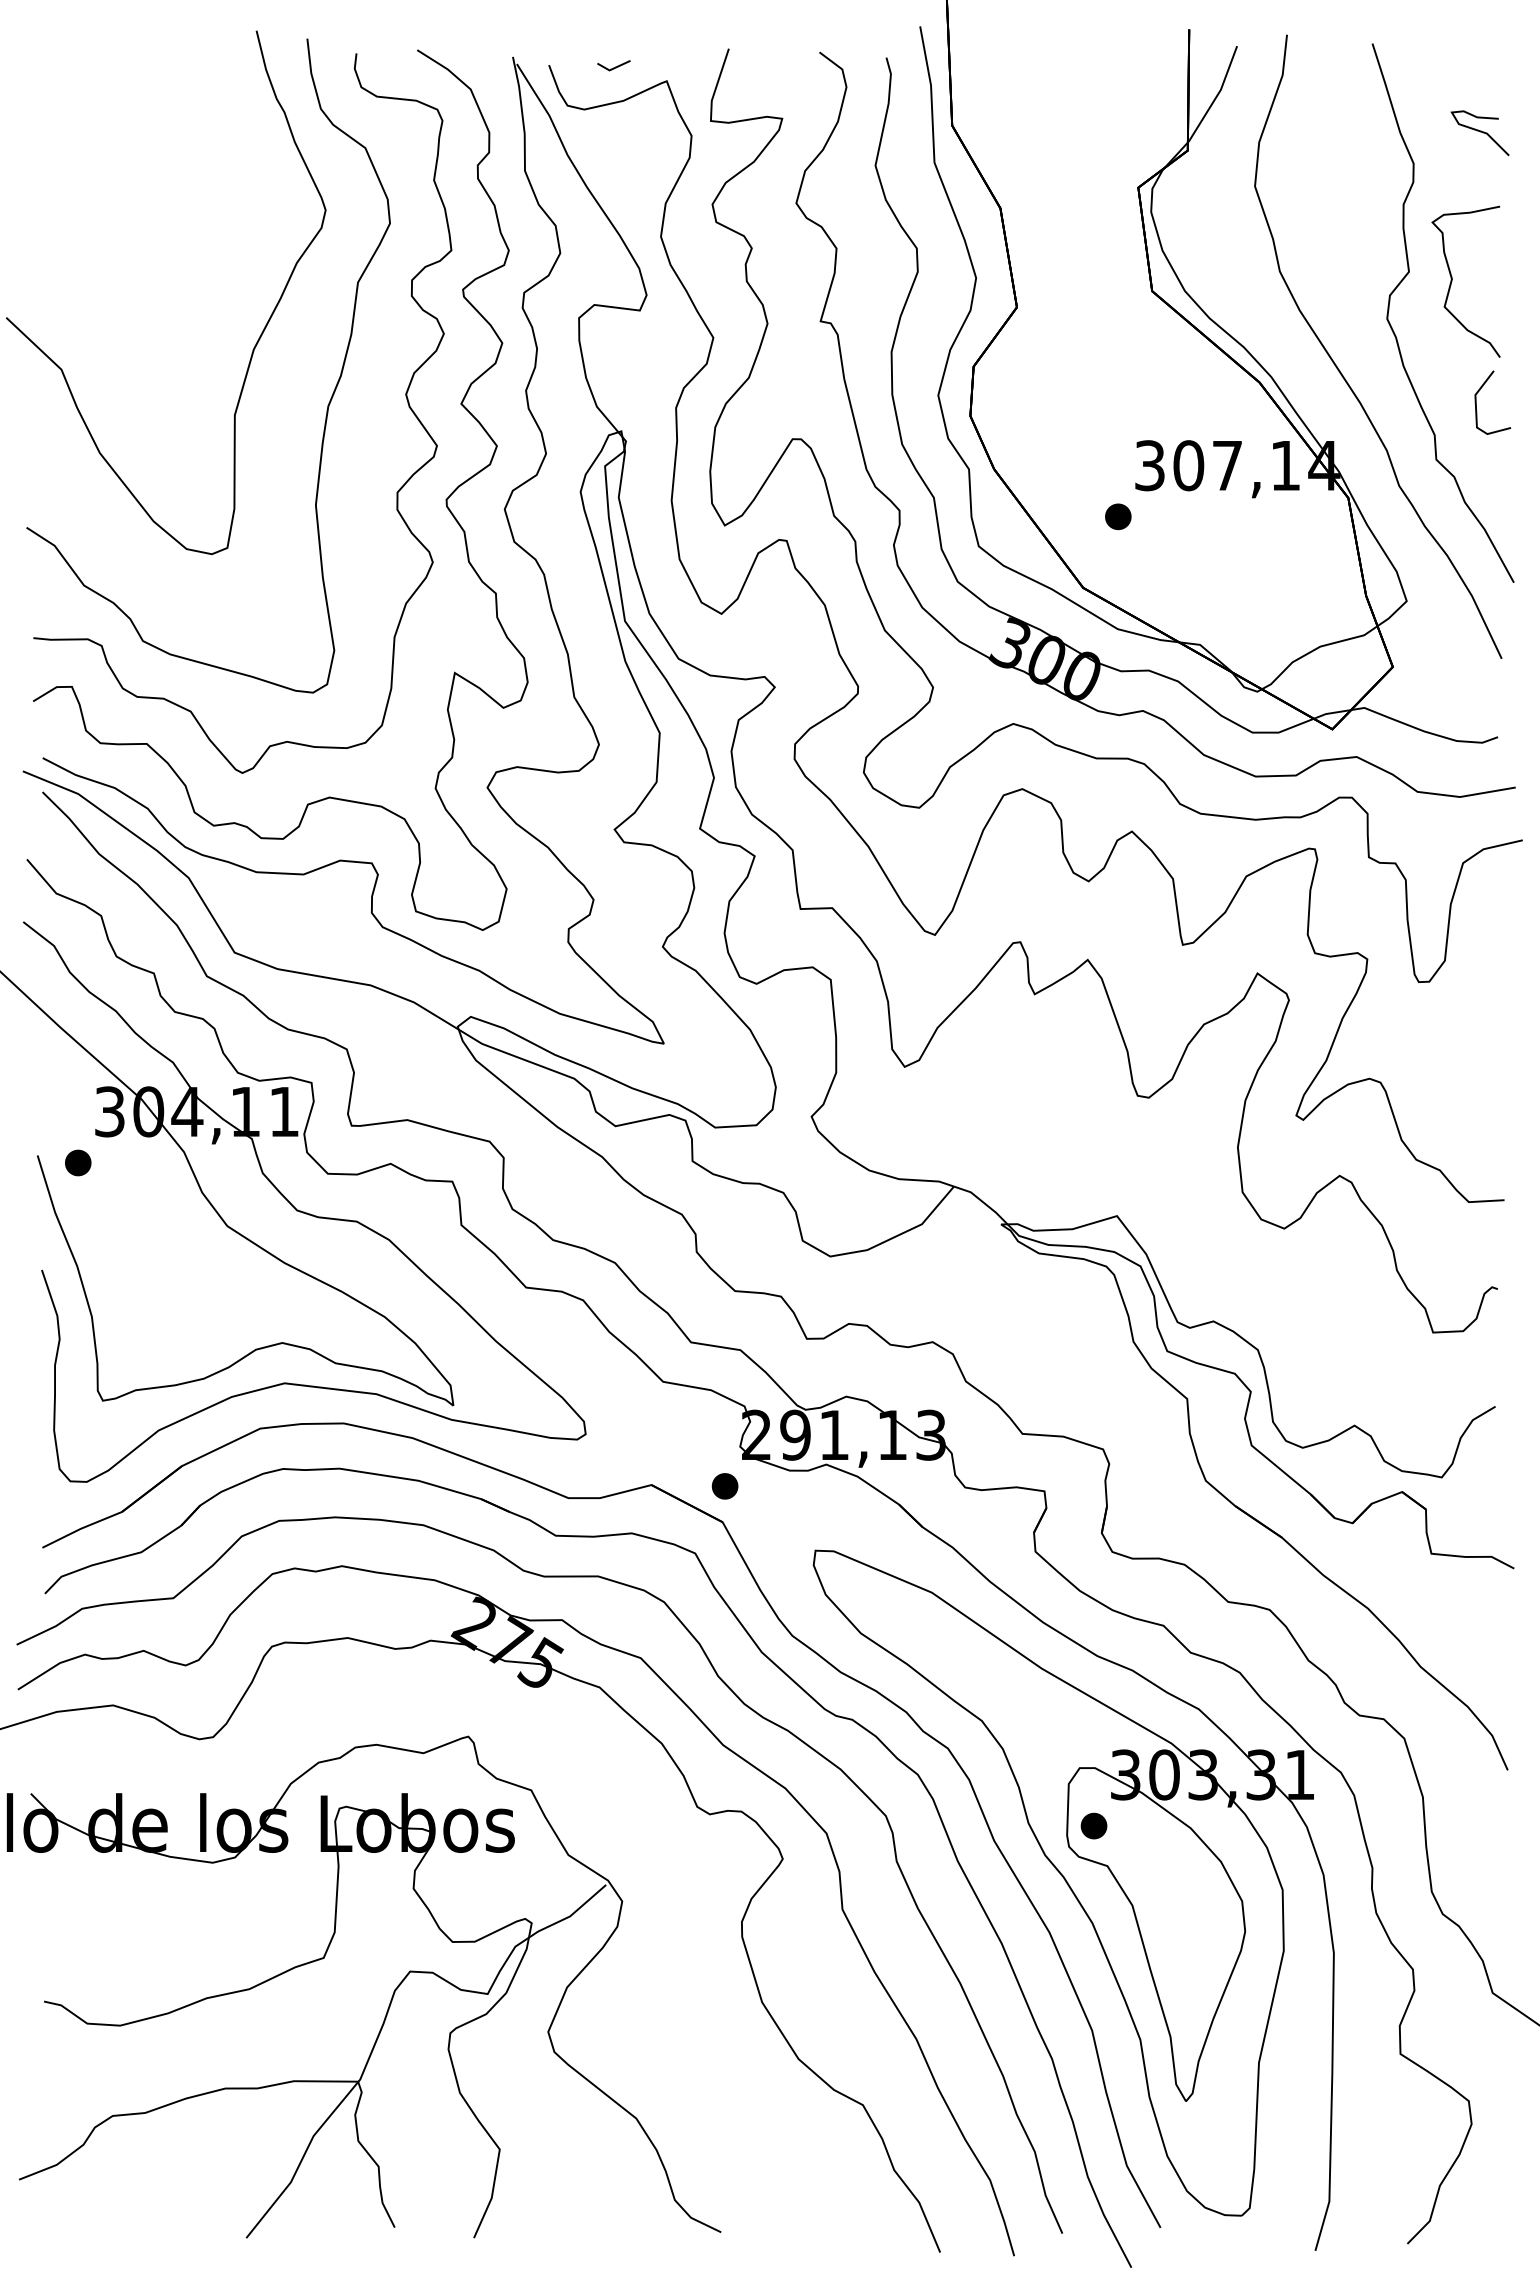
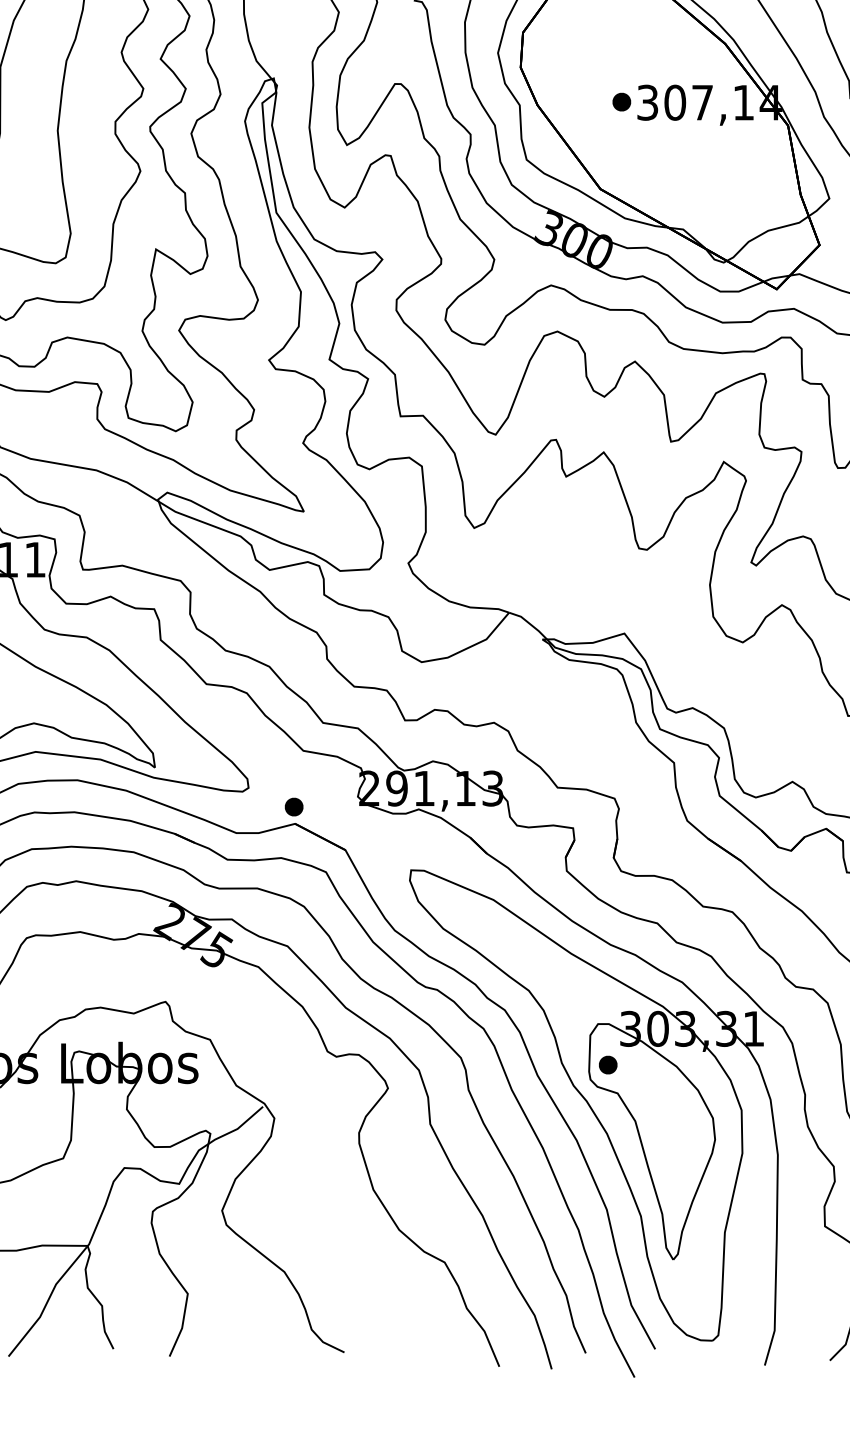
part: (1118, 516) -> (621, 101), moved
part: (724, 1486) -> (293, 807), moved

